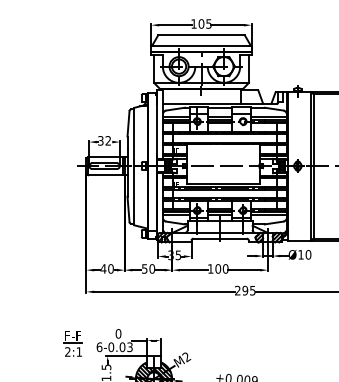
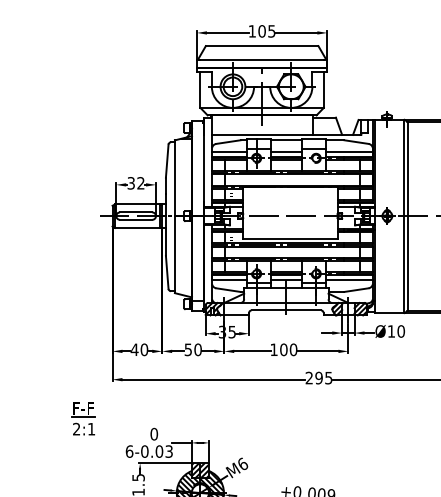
part: (72, 343) -> (82, 418), moved
text: (186, 357) -> (242, 464), M2 -> M6
hatch: (153, 361) -> (199, 470), added

